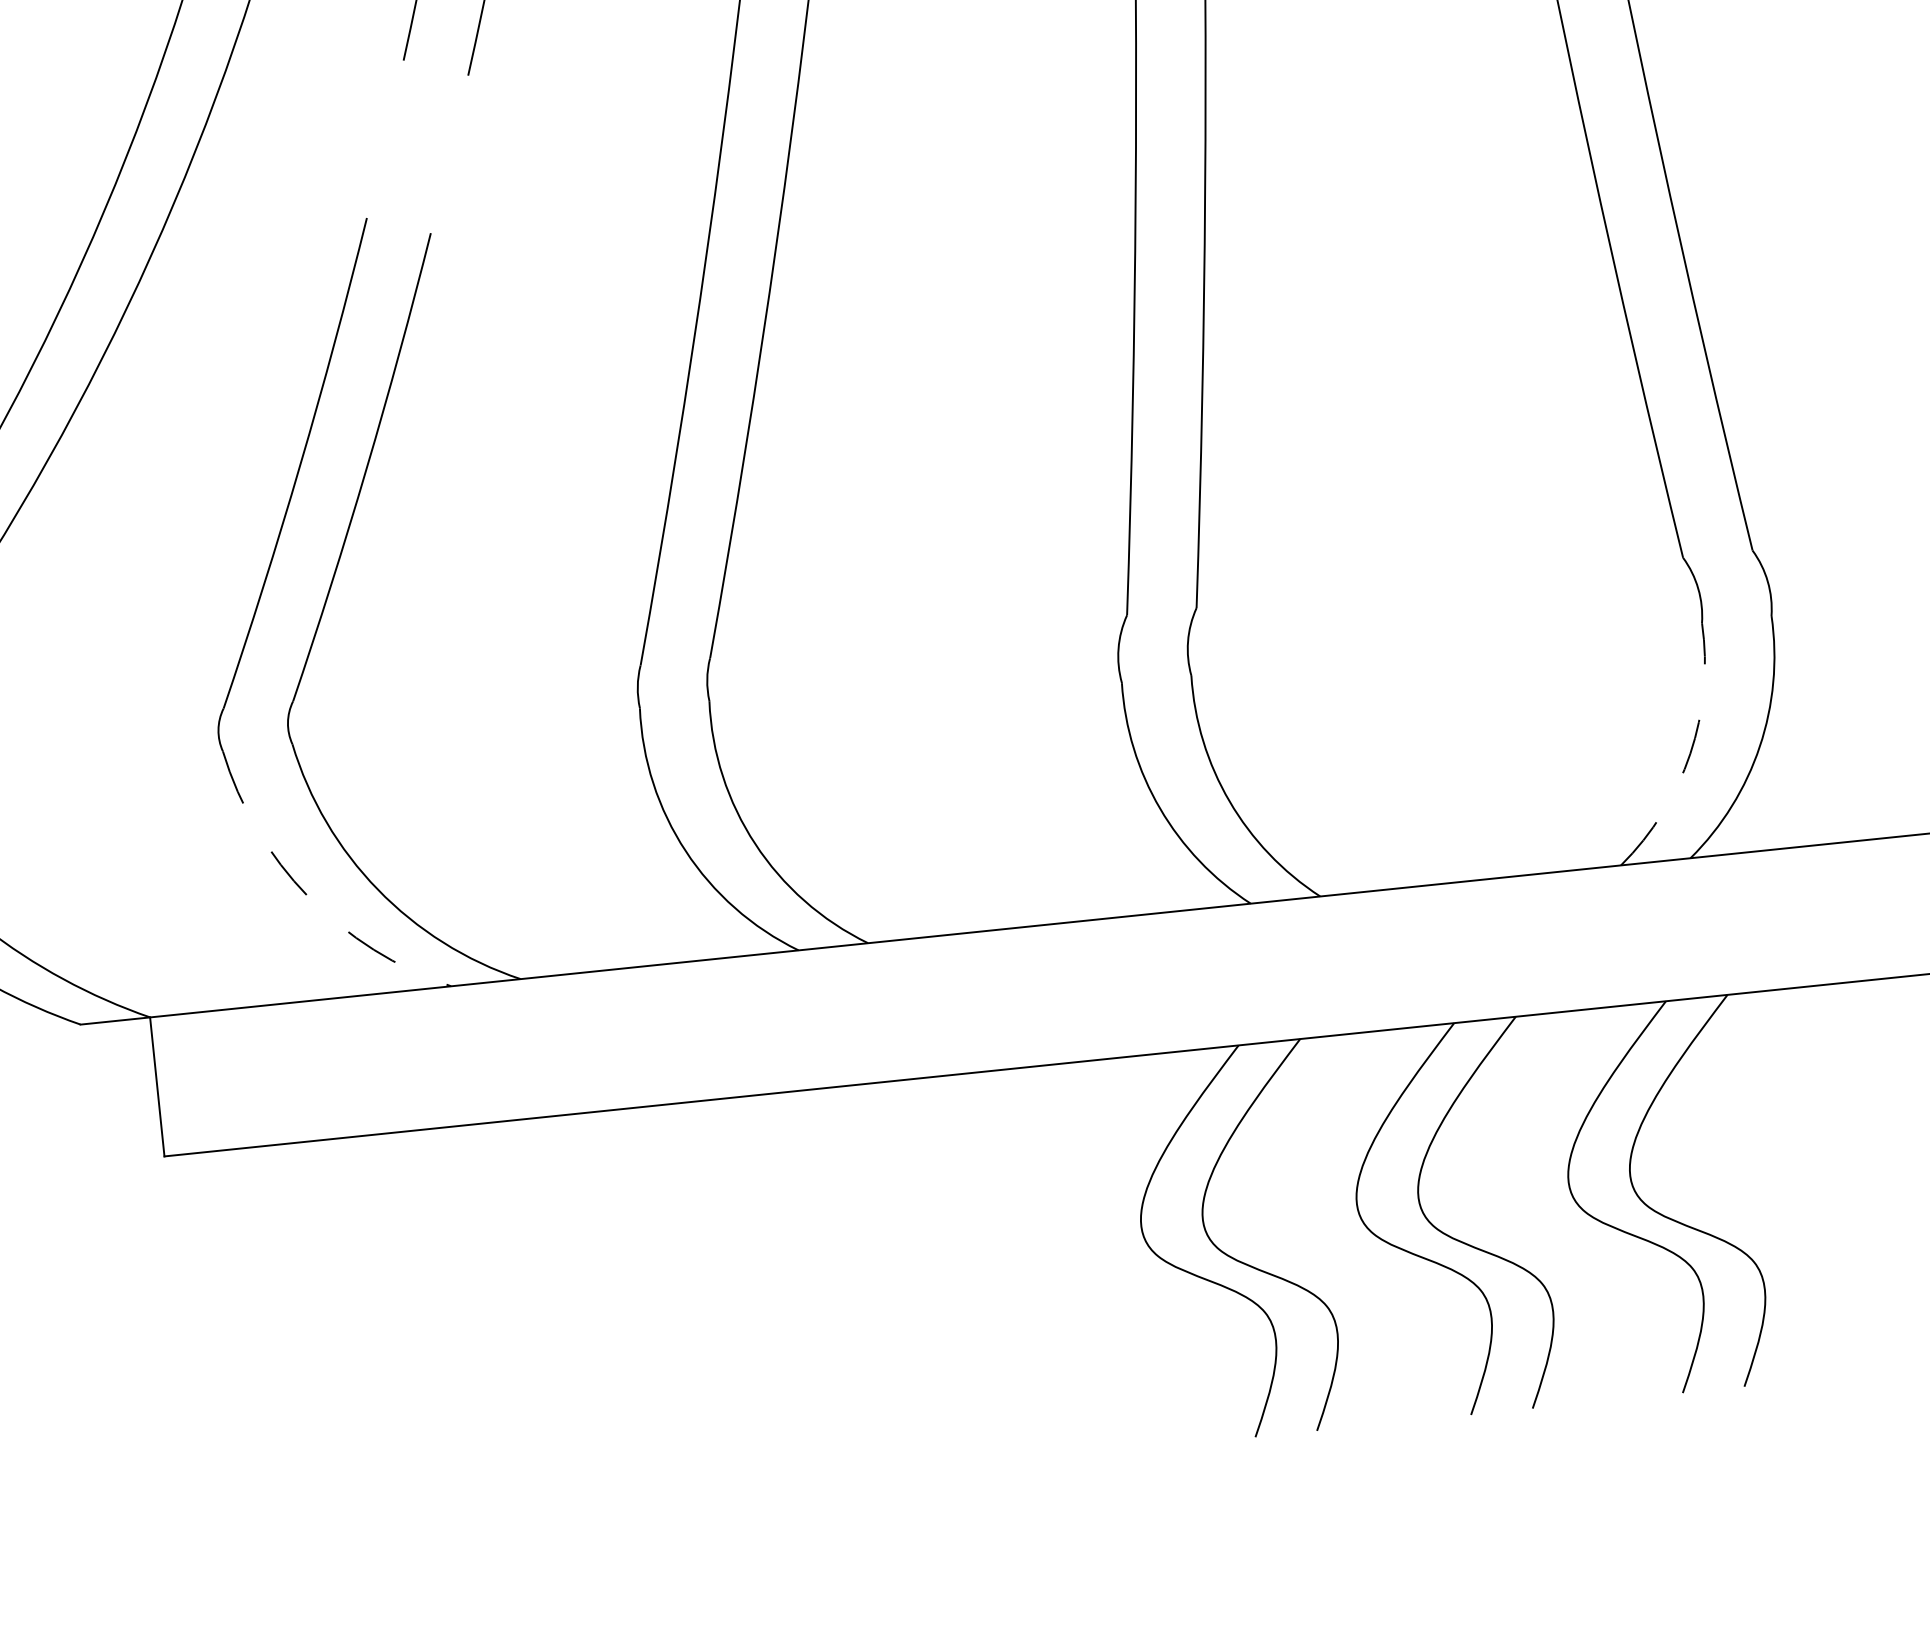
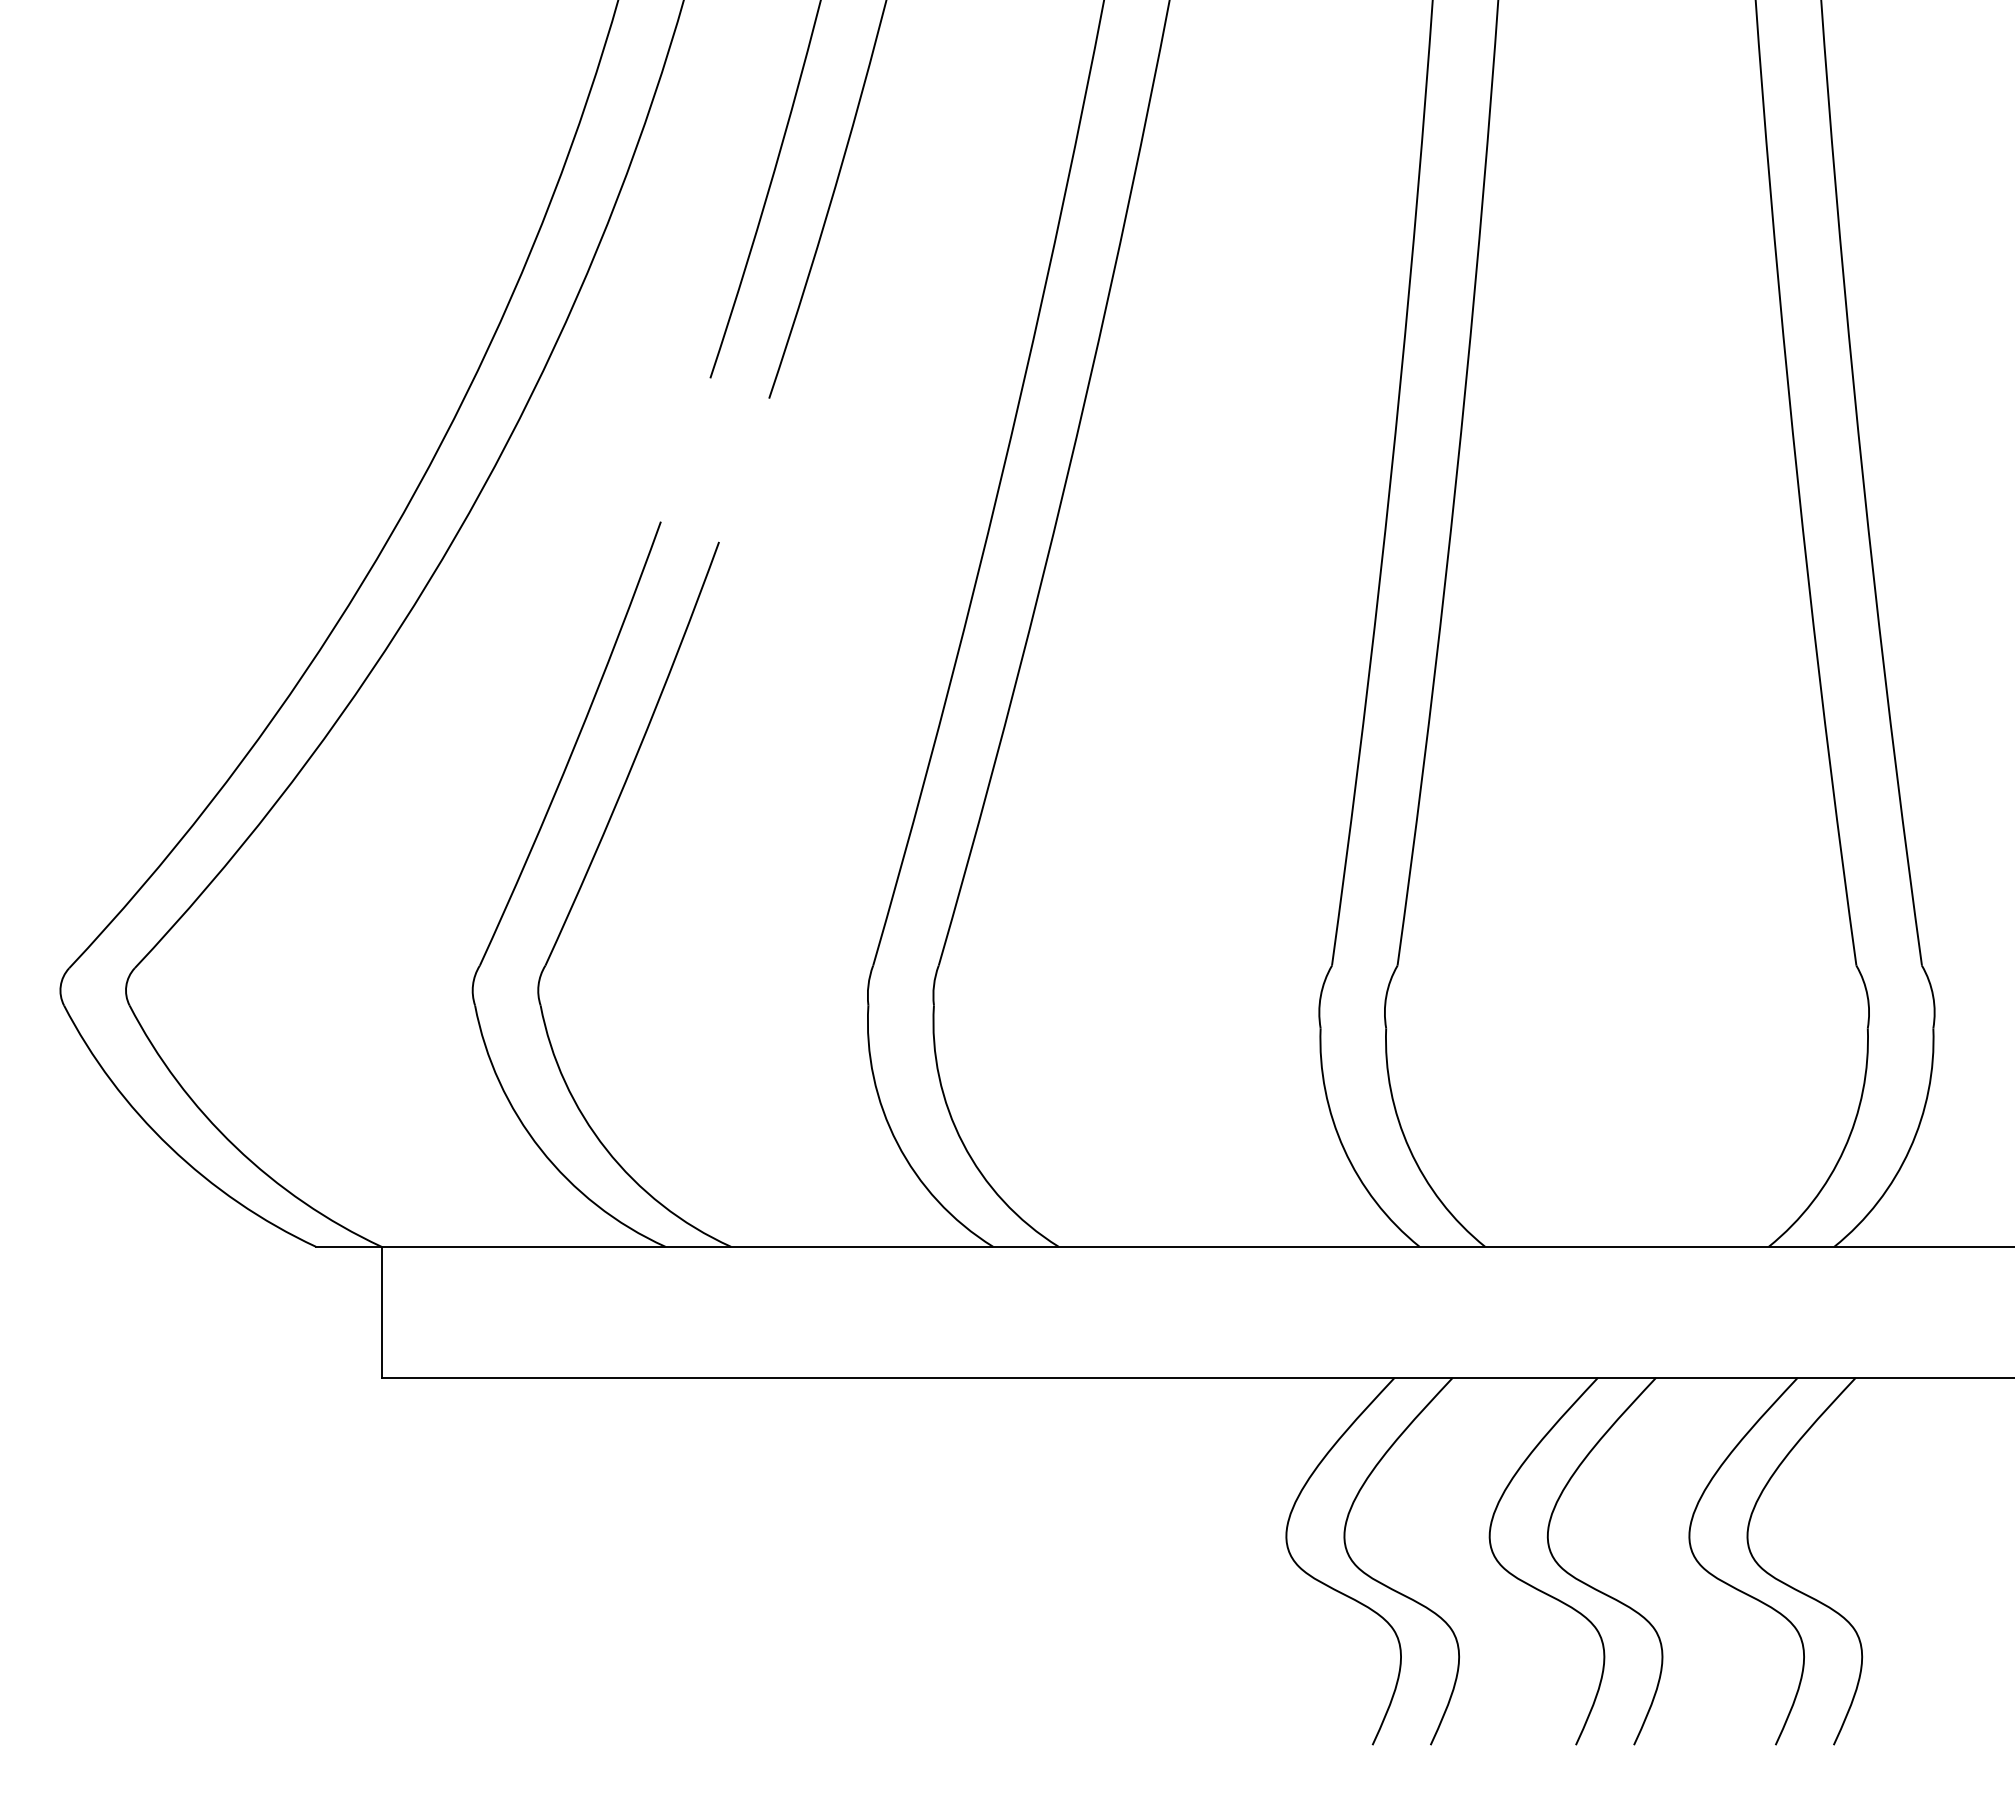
arc: (1690, 753) -> (1844, 1149), dashed -> solid
arc: (308, 896) -> (540, 1149), dashed -> solid

